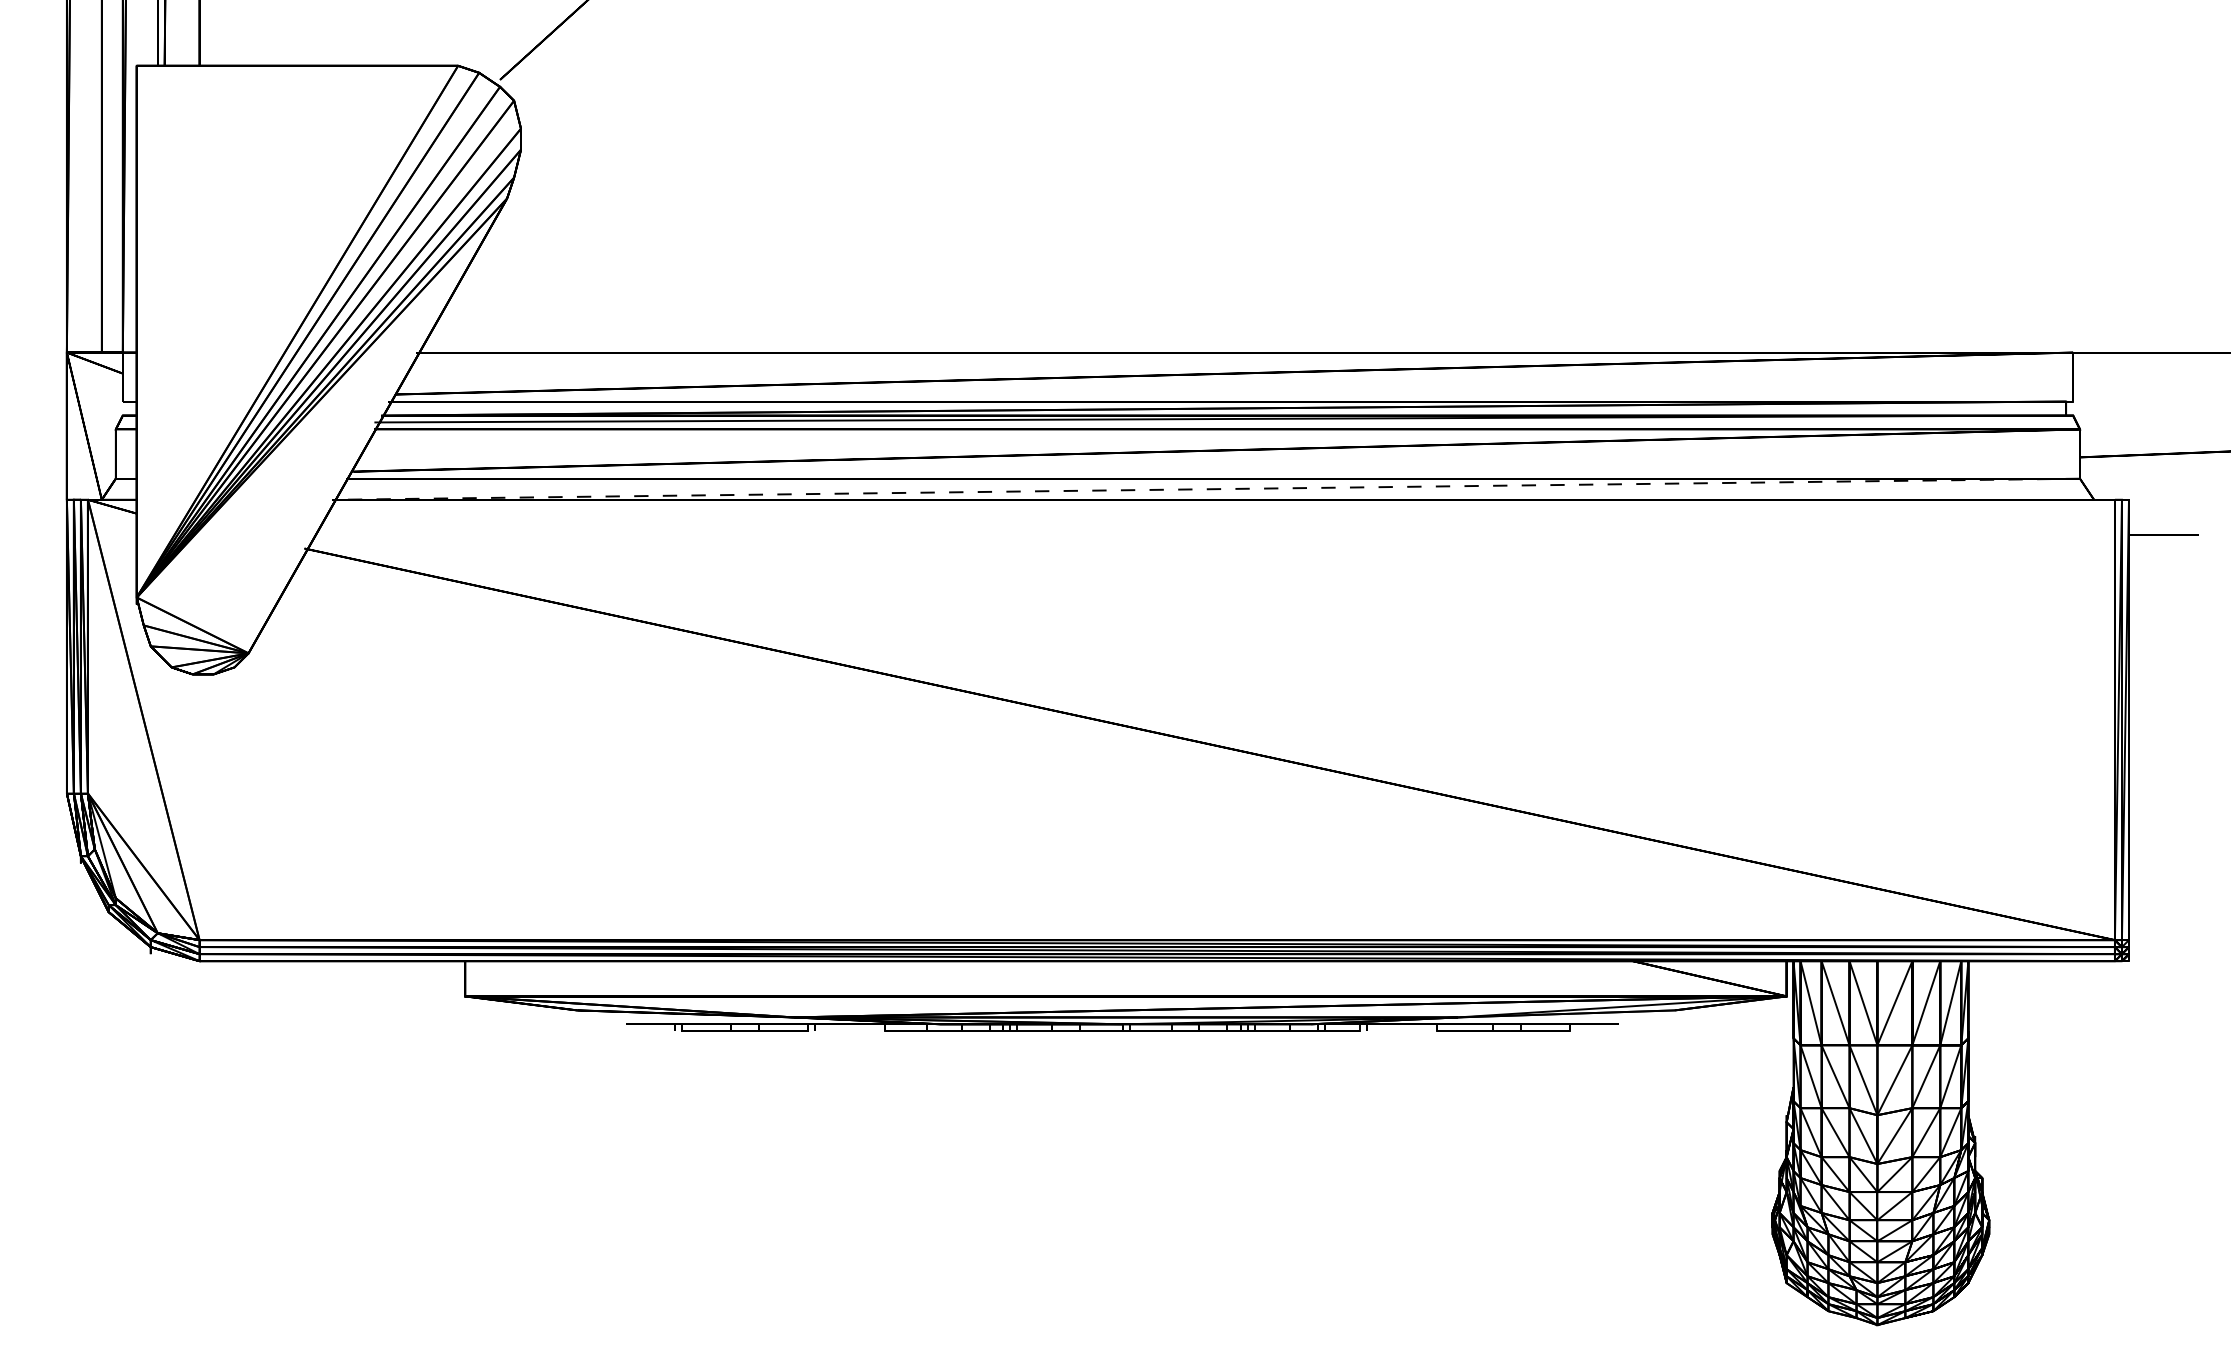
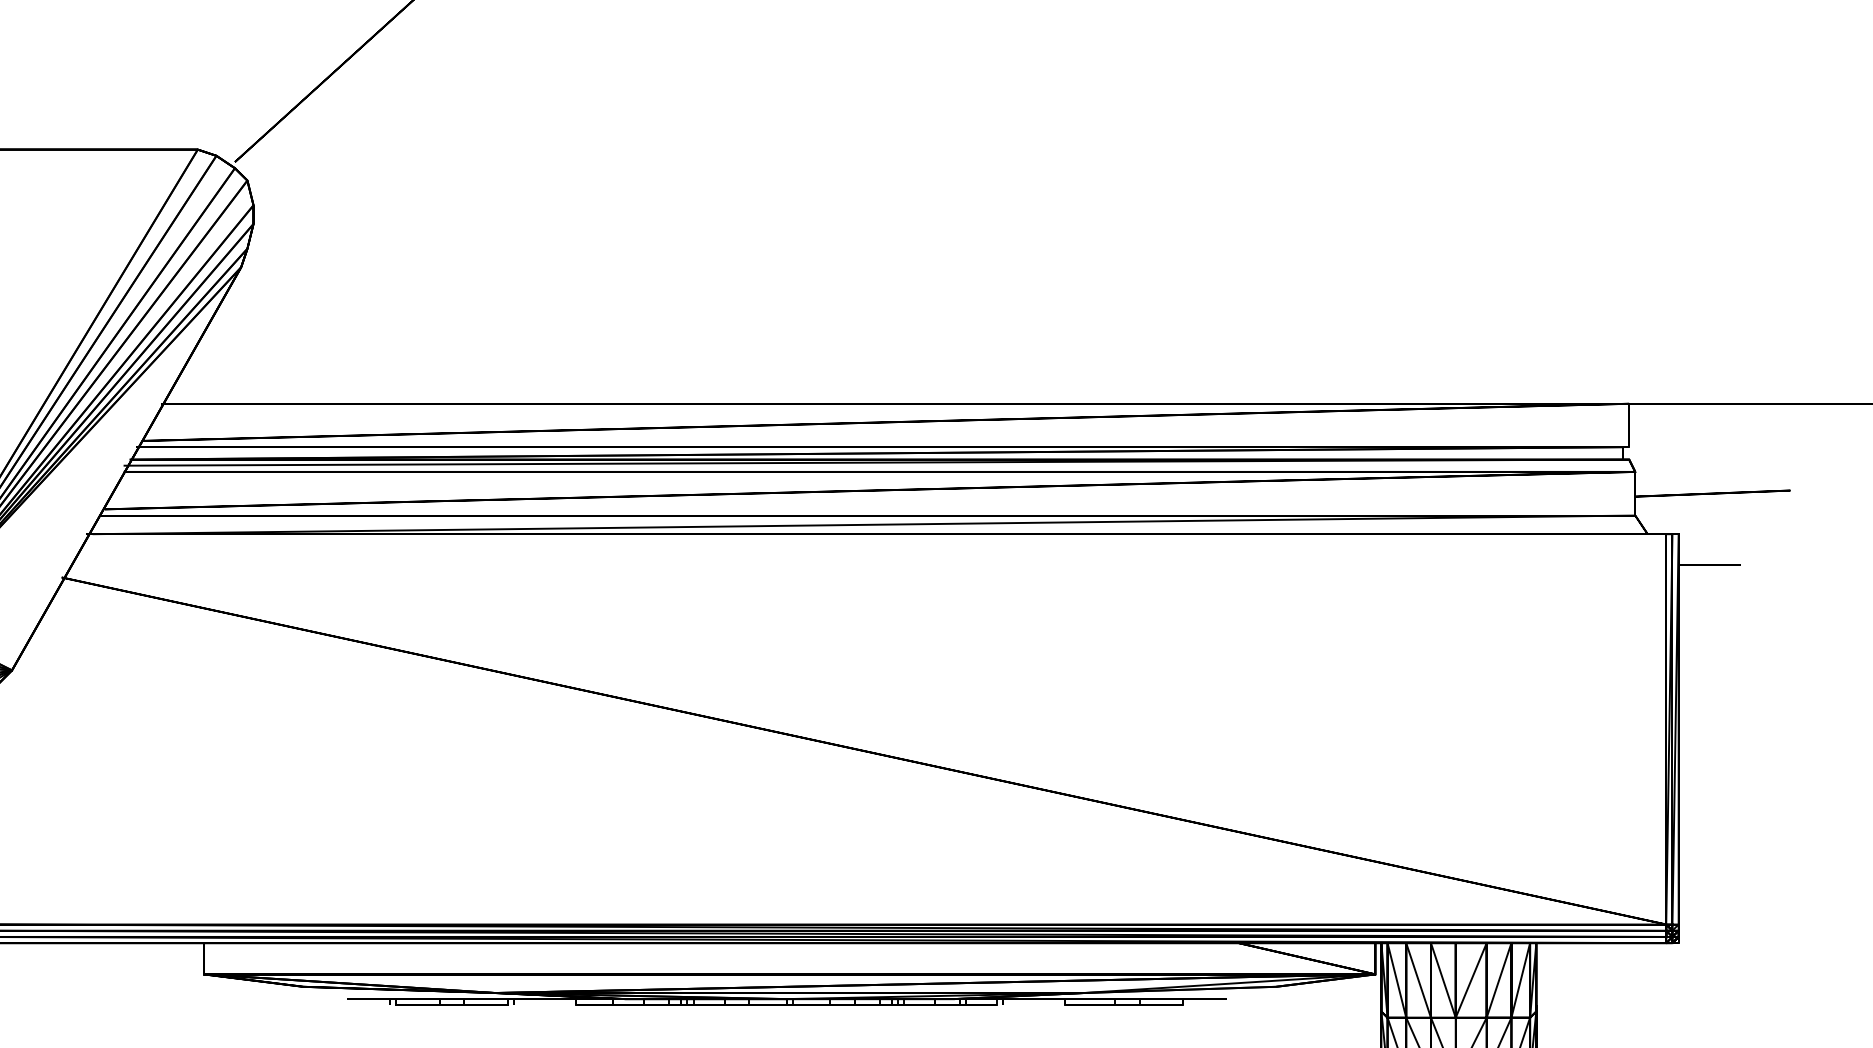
line: (1209, 489) -> (863, 525), dashed -> solid

